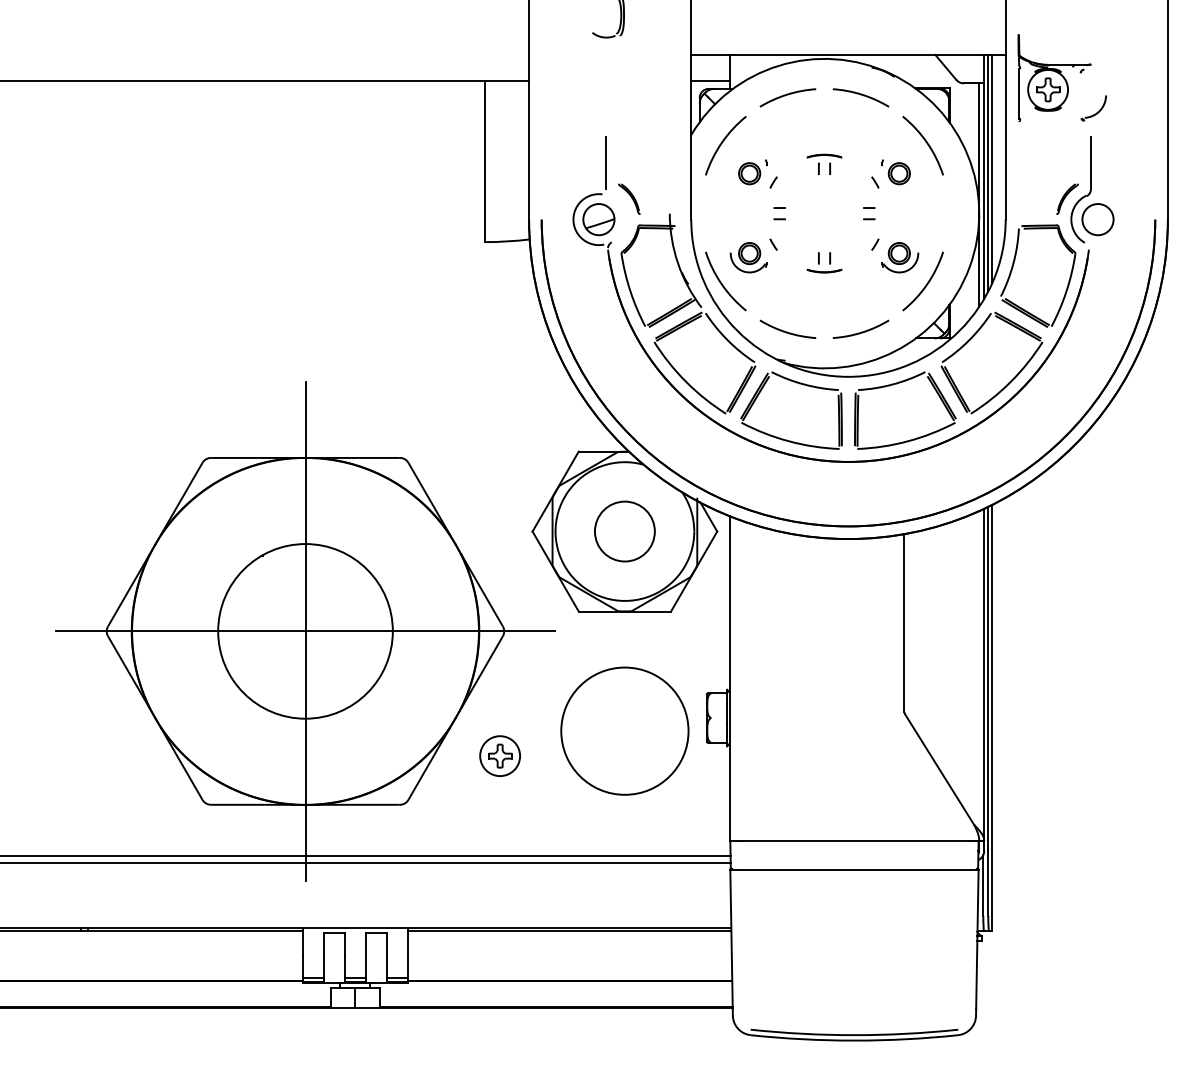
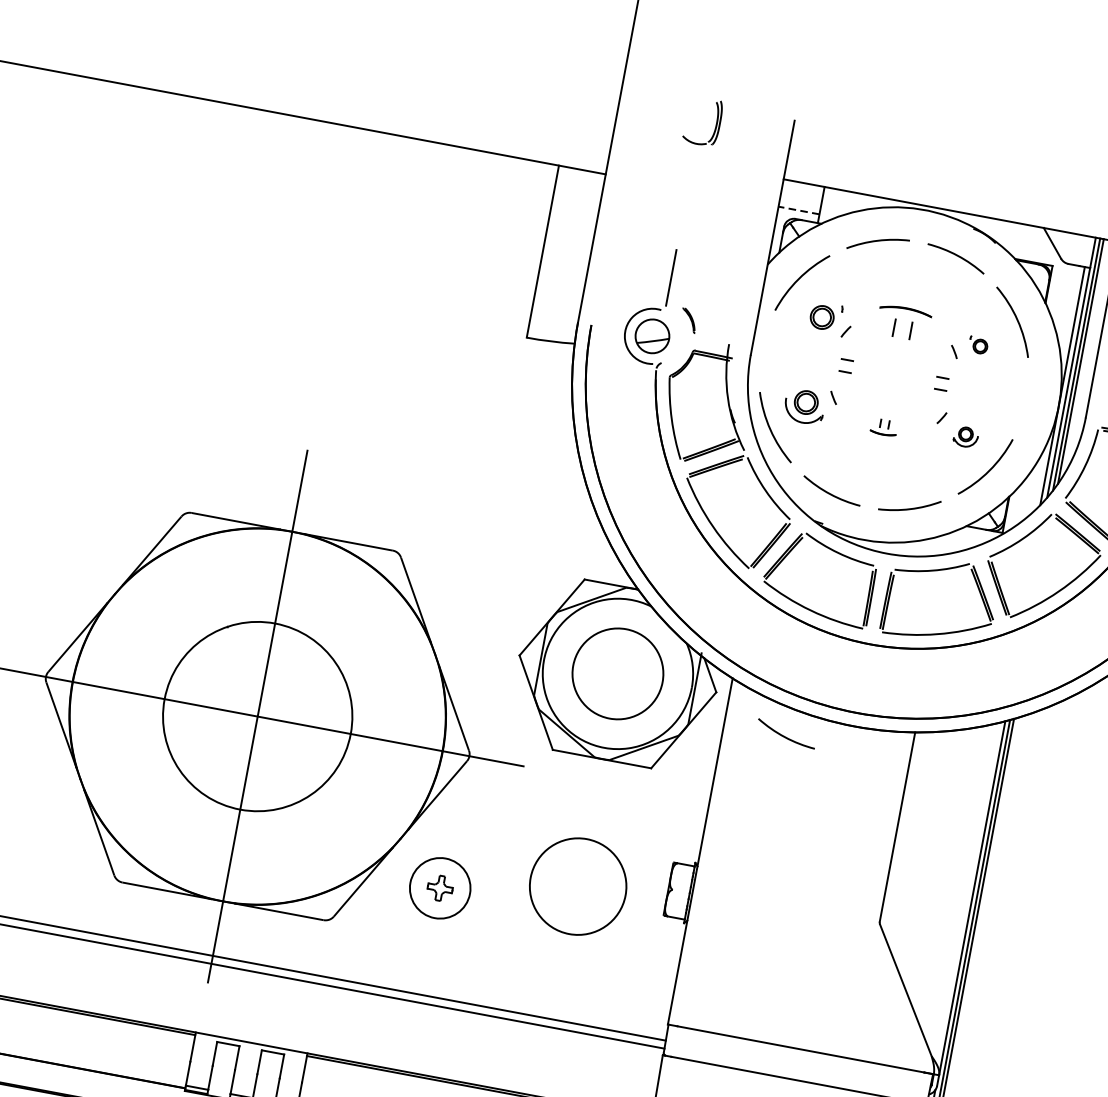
line: (709, 80) -> (798, 210), solid -> dashed
part: (824, 163) -> (904, 321), size x1.4
part: (895, 172) -> (977, 345), size x0.6
part: (629, 198) -> (689, 319), size x0.7
part: (900, 257) -> (966, 436), size x0.6
part: (824, 262) -> (884, 427), size x0.7
circle: (624, 531) -> (617, 673), size x1.4
arc: (787, 559) -> (785, 736), added
circle: (624, 730) -> (577, 885), size x0.7
circle: (500, 756) -> (440, 888), size x1.4

